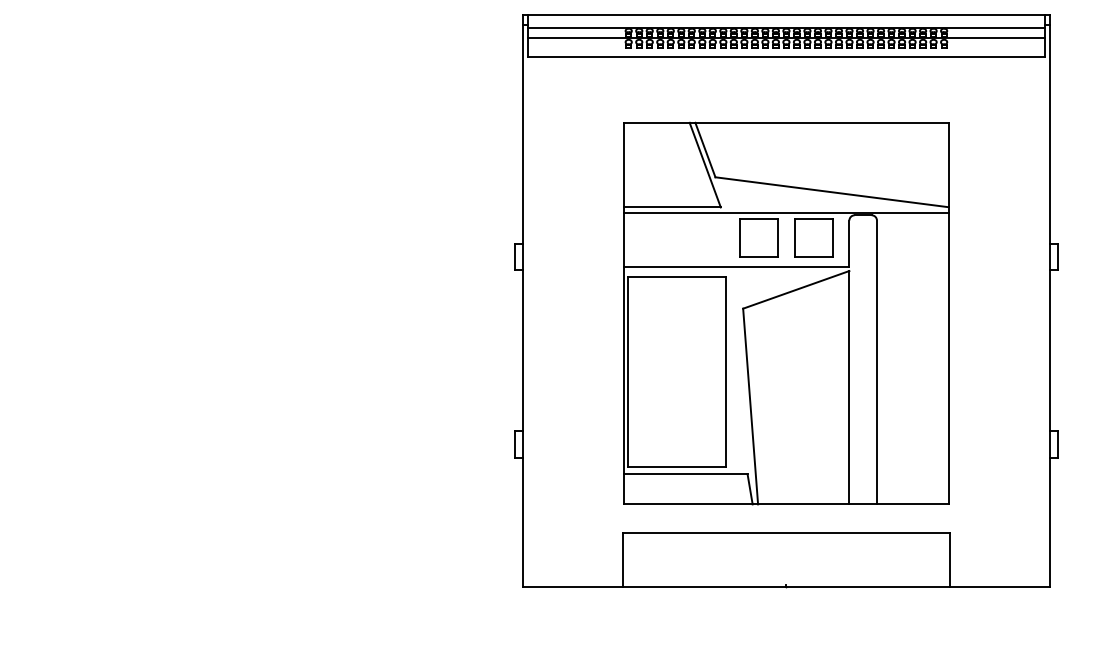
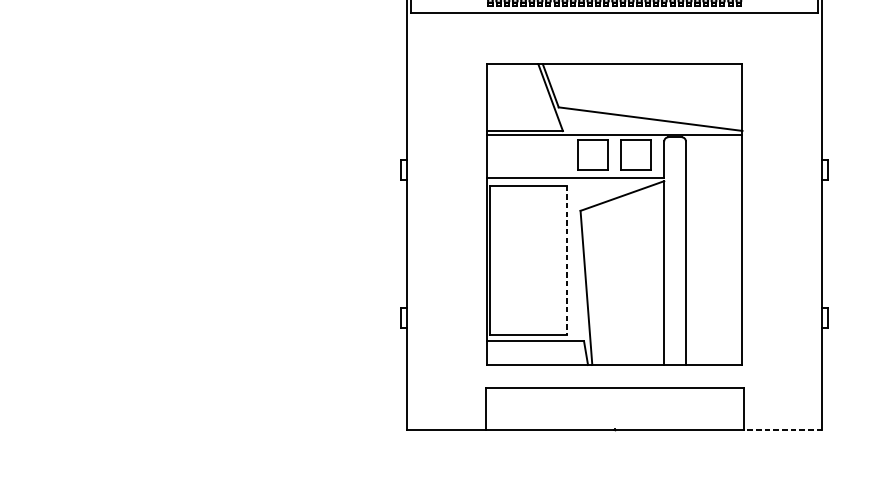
line: (726, 372) -> (567, 261), solid -> dashed
line: (999, 586) -> (782, 429), solid -> dashed

